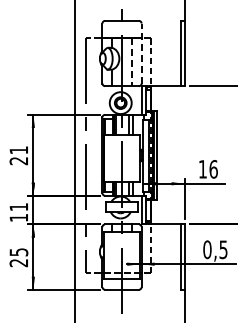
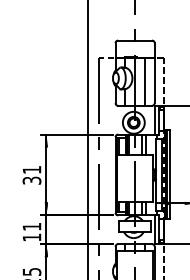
line: (141, 53) -> (154, 73), dashed -> solid
line: (132, 62) -> (145, 82), dashed -> solid
text: (19, 161) -> (32, 181), 21 -> 31

